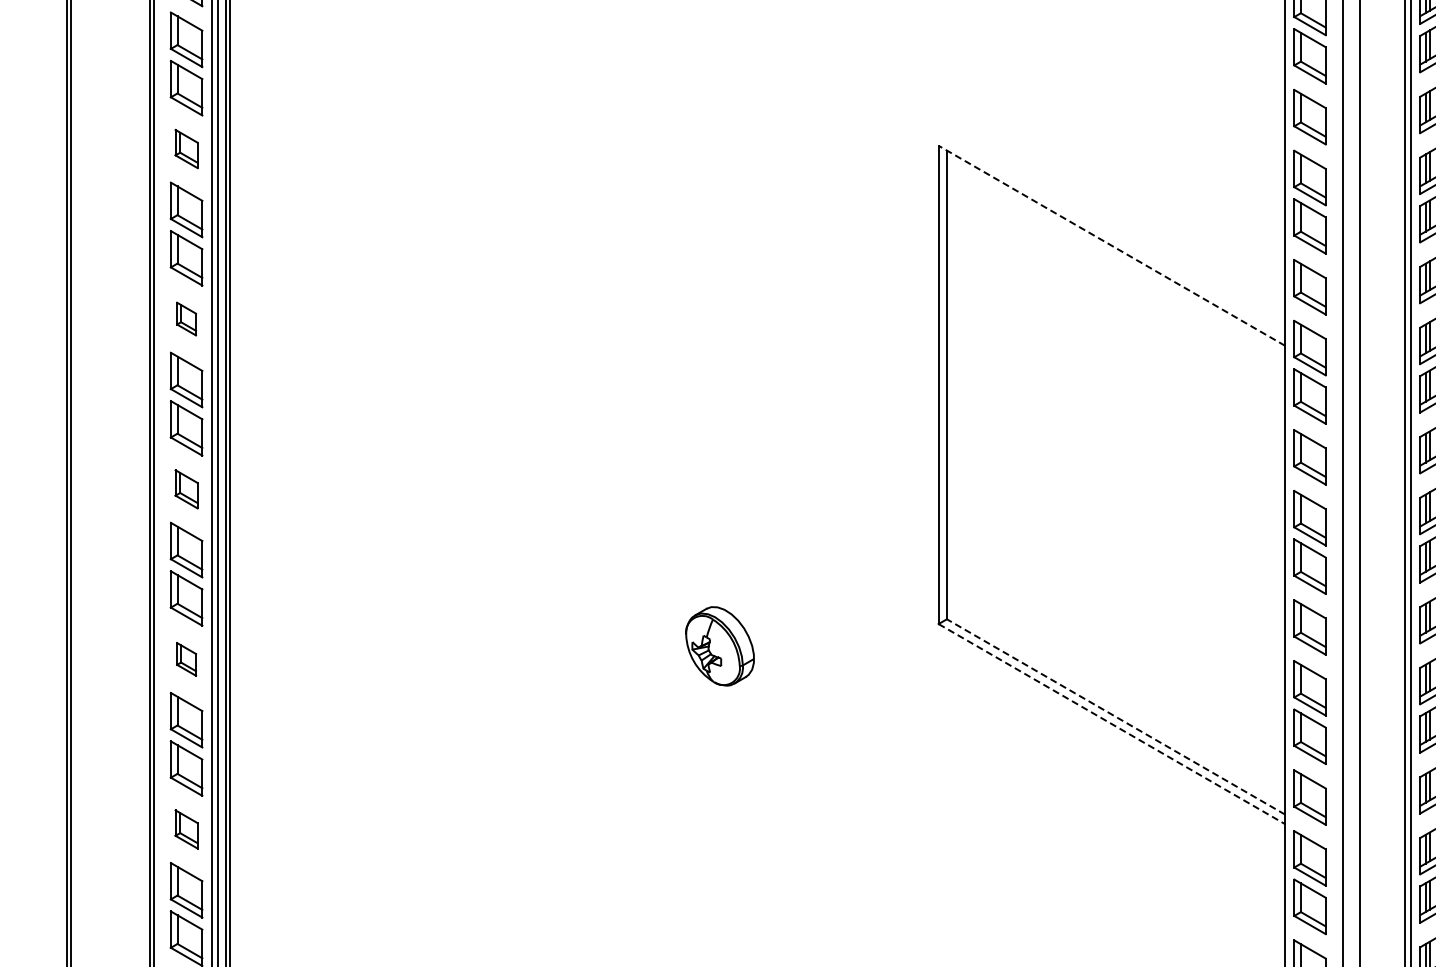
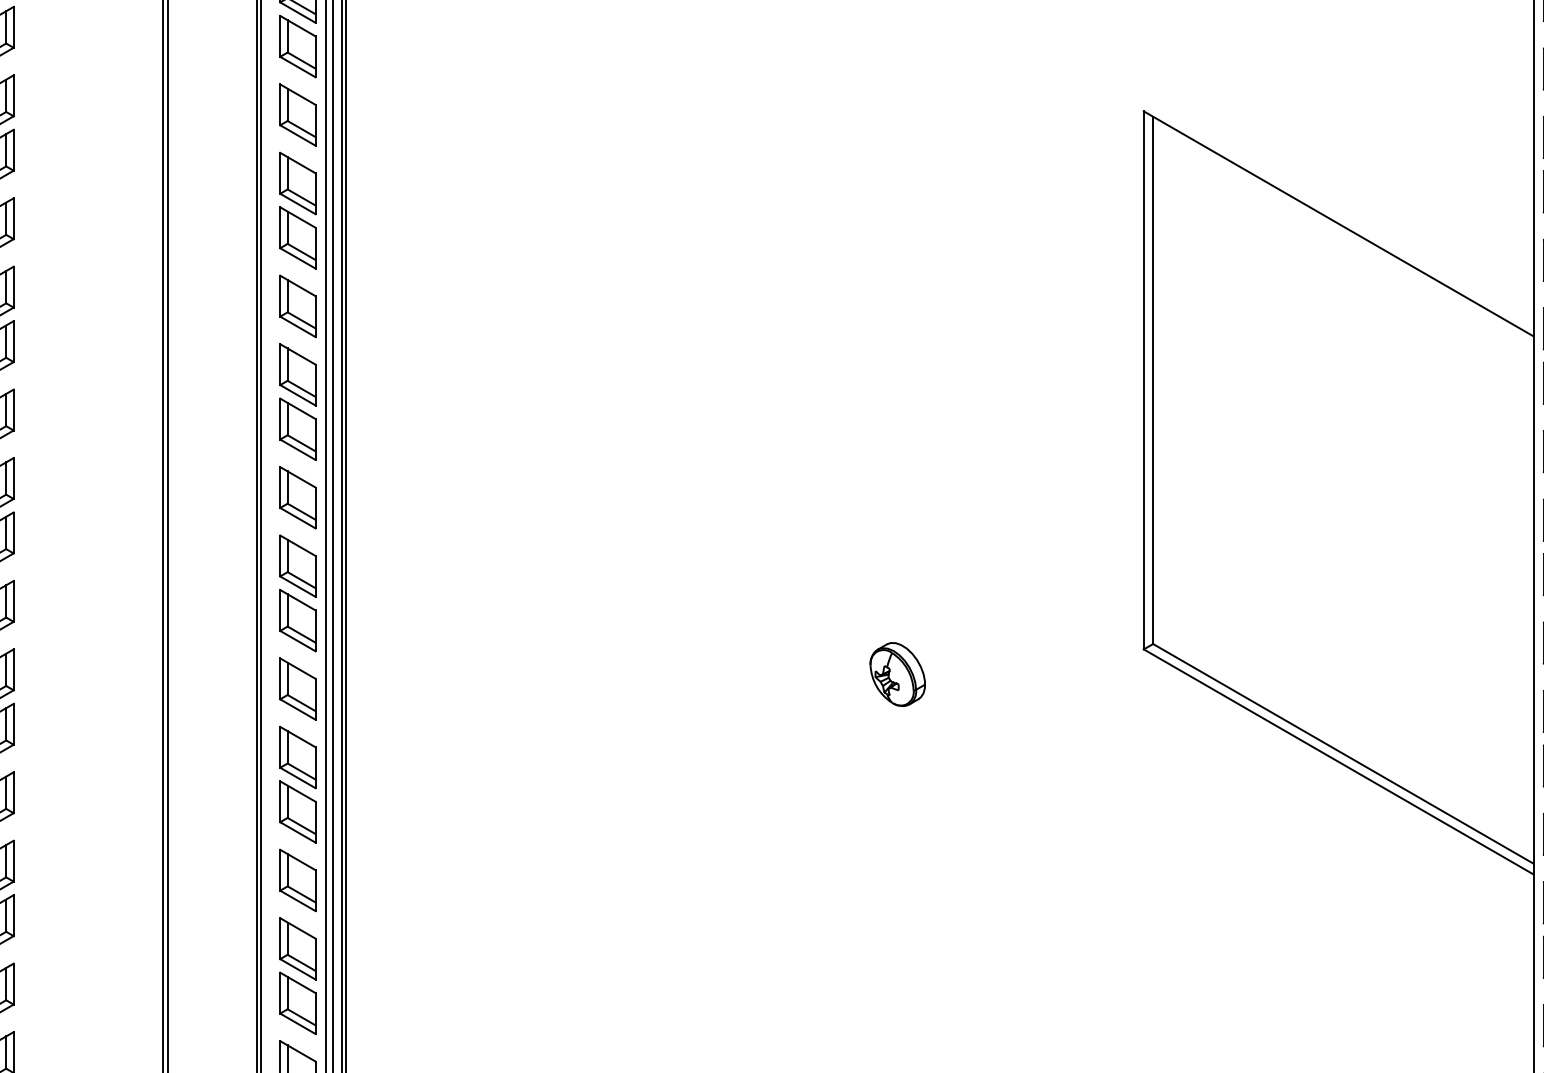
part: (186, 148) -> (297, 114), size x1.43
line: (1111, 245) -> (1338, 223), dashed -> solid
part: (186, 318) -> (297, 305), size x1.67
part: (186, 489) -> (297, 498), size x1.43
part: (719, 646) -> (897, 674), size x0.71
part: (186, 659) -> (297, 689), size x1.67
line: (1115, 716) -> (1342, 753), dashed -> solid
line: (1112, 724) -> (1339, 762), dashed -> solid
part: (186, 829) -> (297, 880), size x1.43

